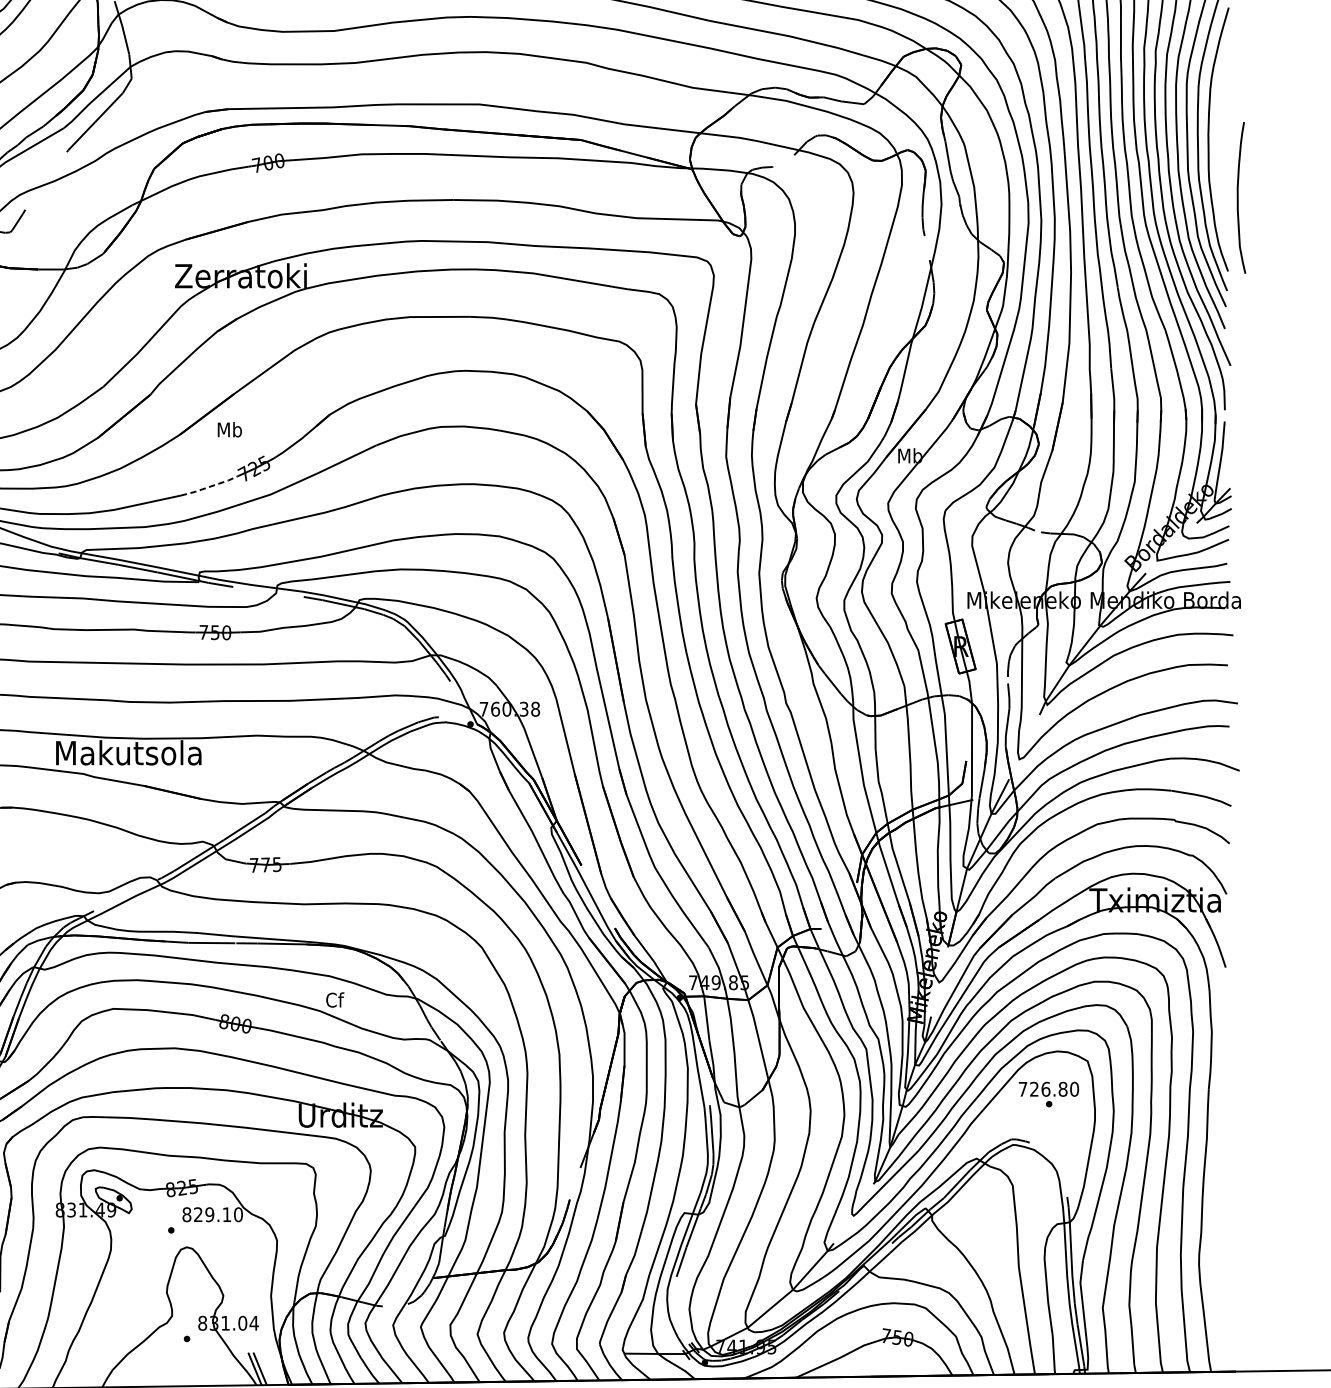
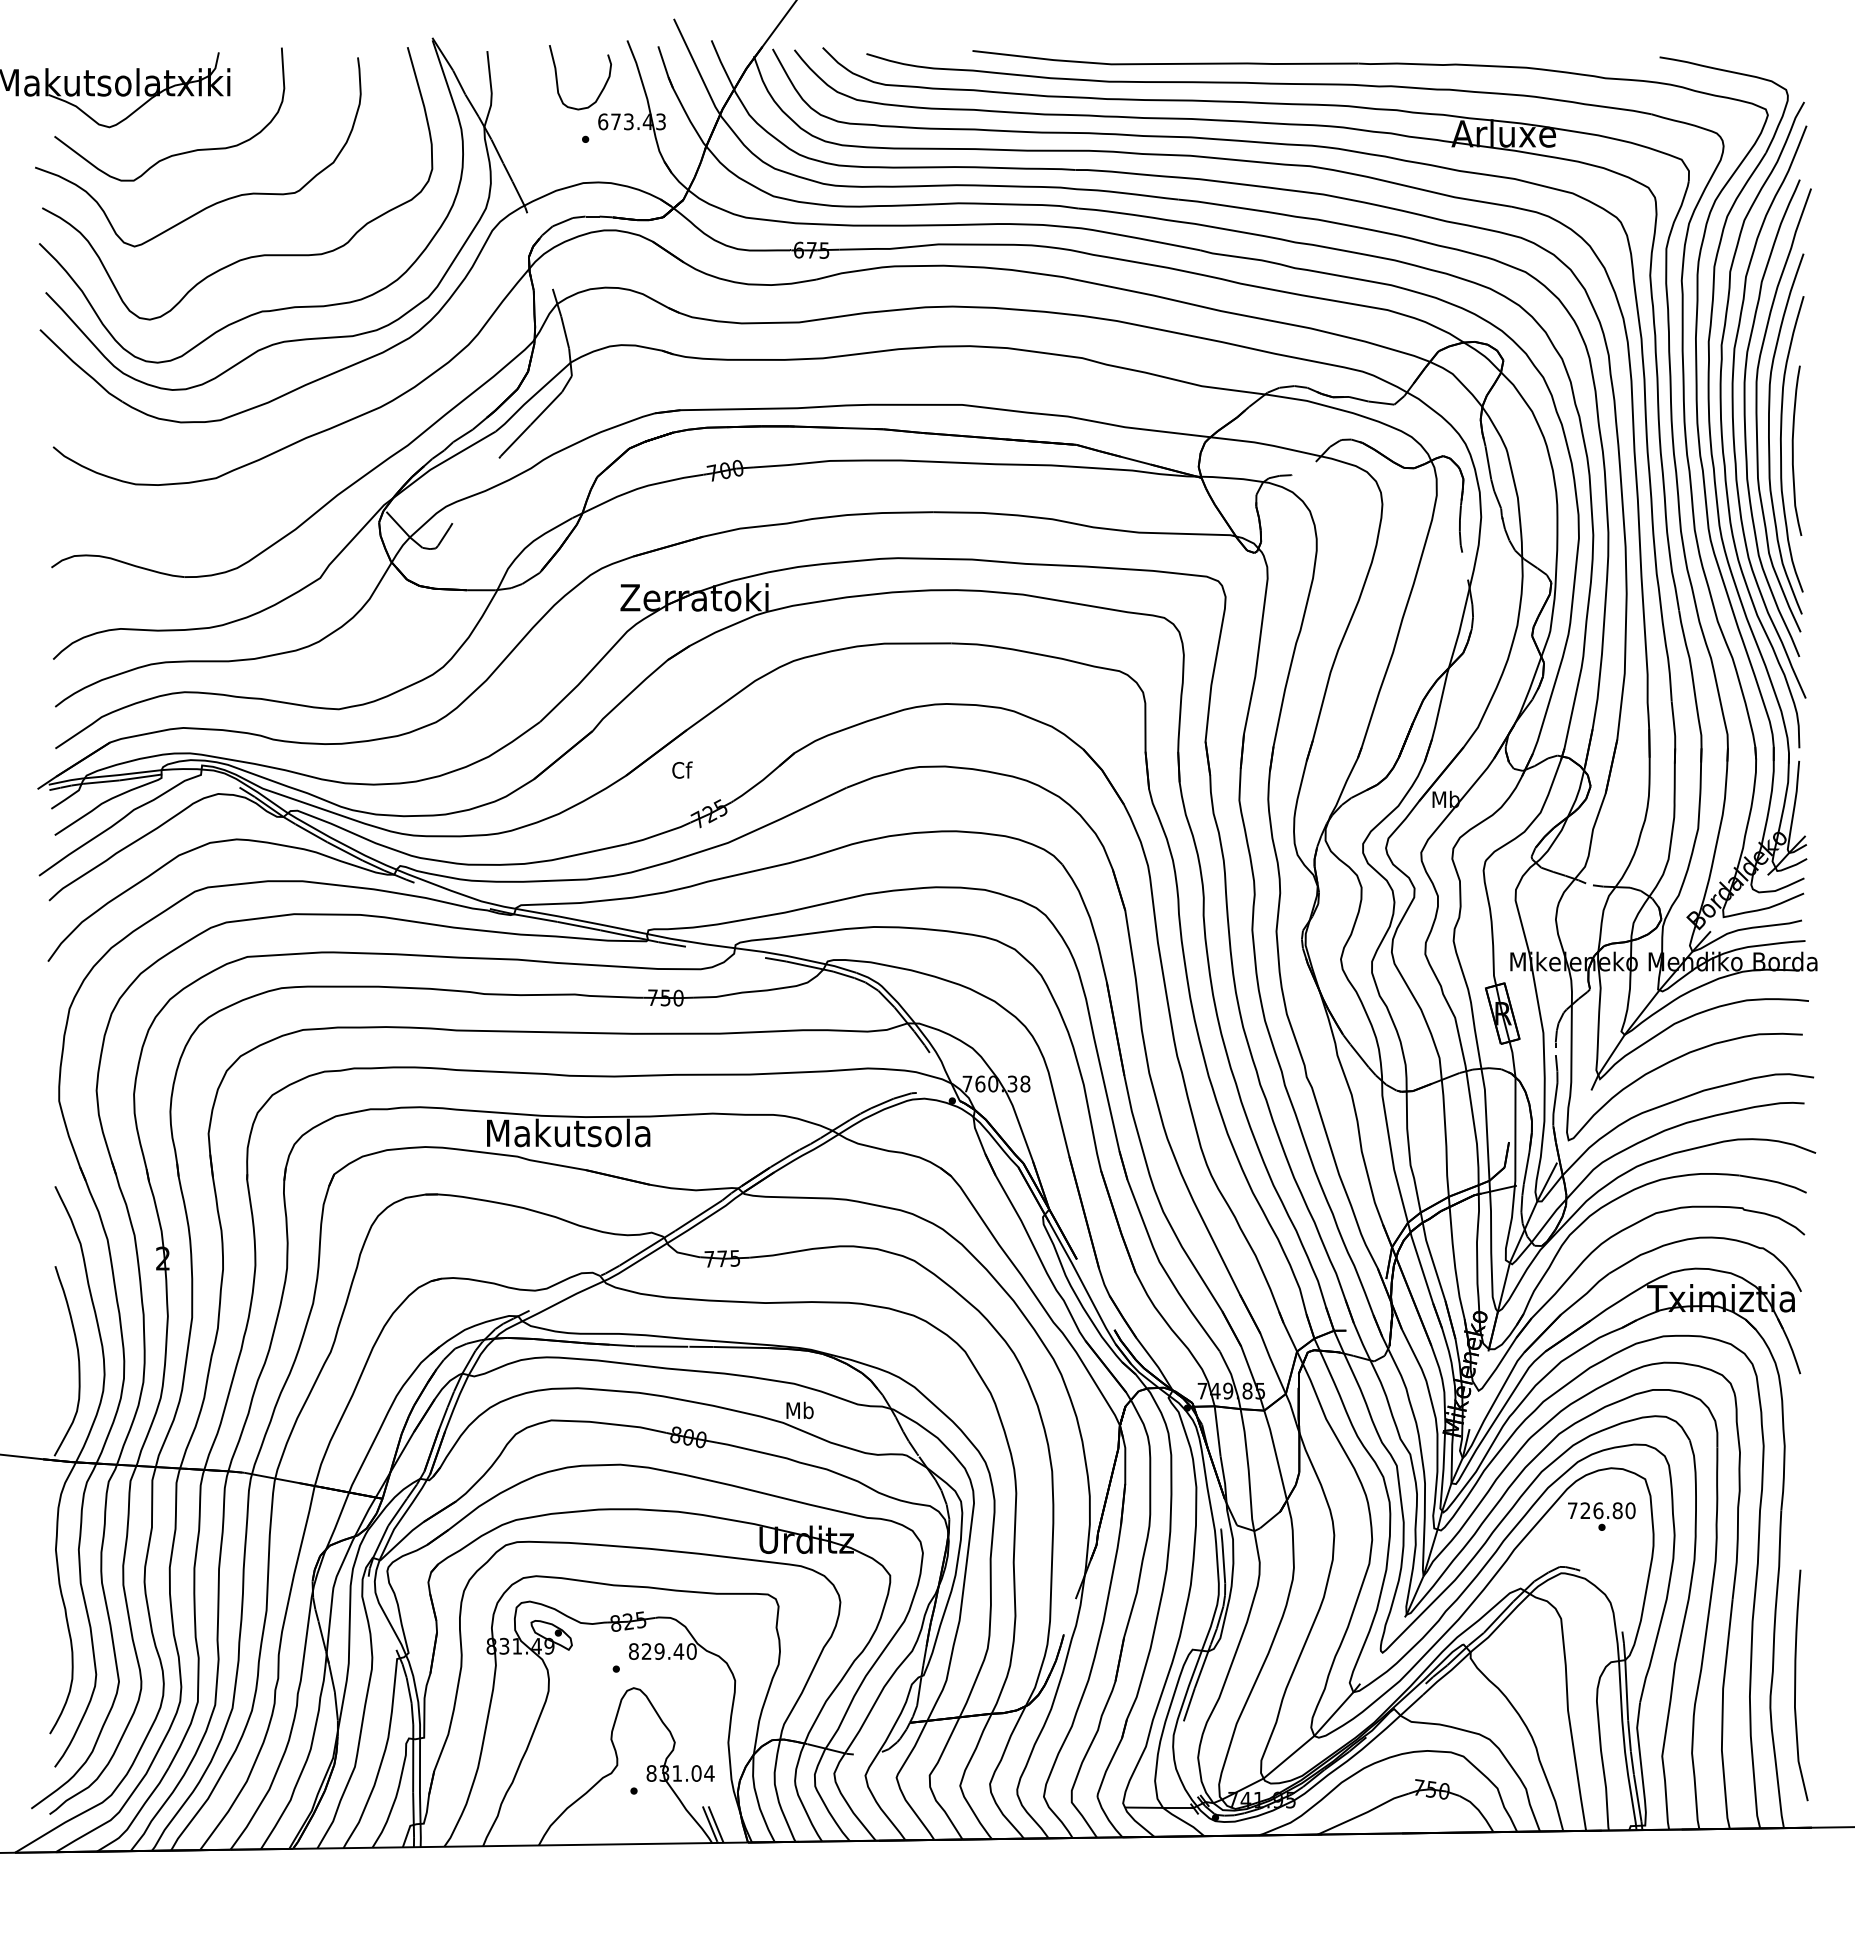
curve: (1238, 197) -> (1793, 450), moved
text: (229, 429) -> (681, 769), Mb -> Cf
line: (209, 487) -> (659, 834), dashed -> solid
text: (334, 1000) -> (799, 1410), Cf -> Mb
text: (226, 1214) -> (678, 1651), 829.10 -> 829.40
curve: (1222, 1244) -> (1796, 1685), added

